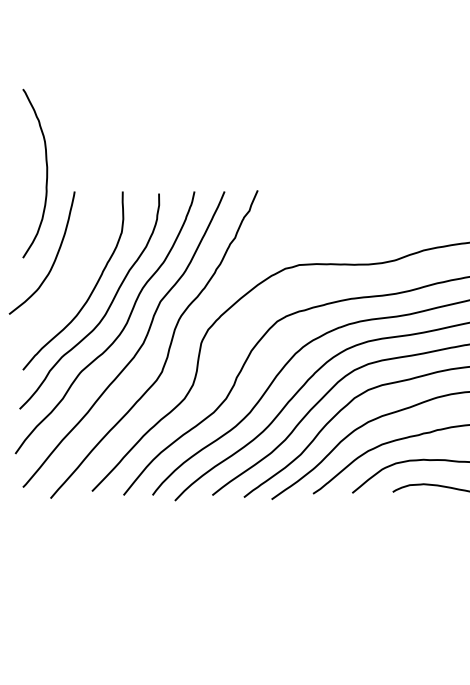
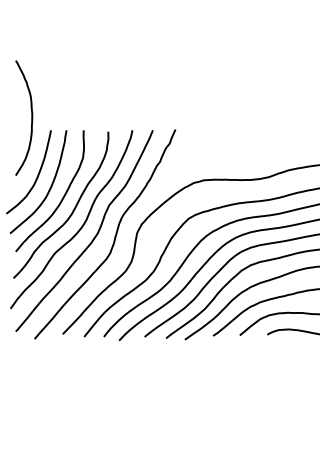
curve: (74, 272) -> (50, 185), added

